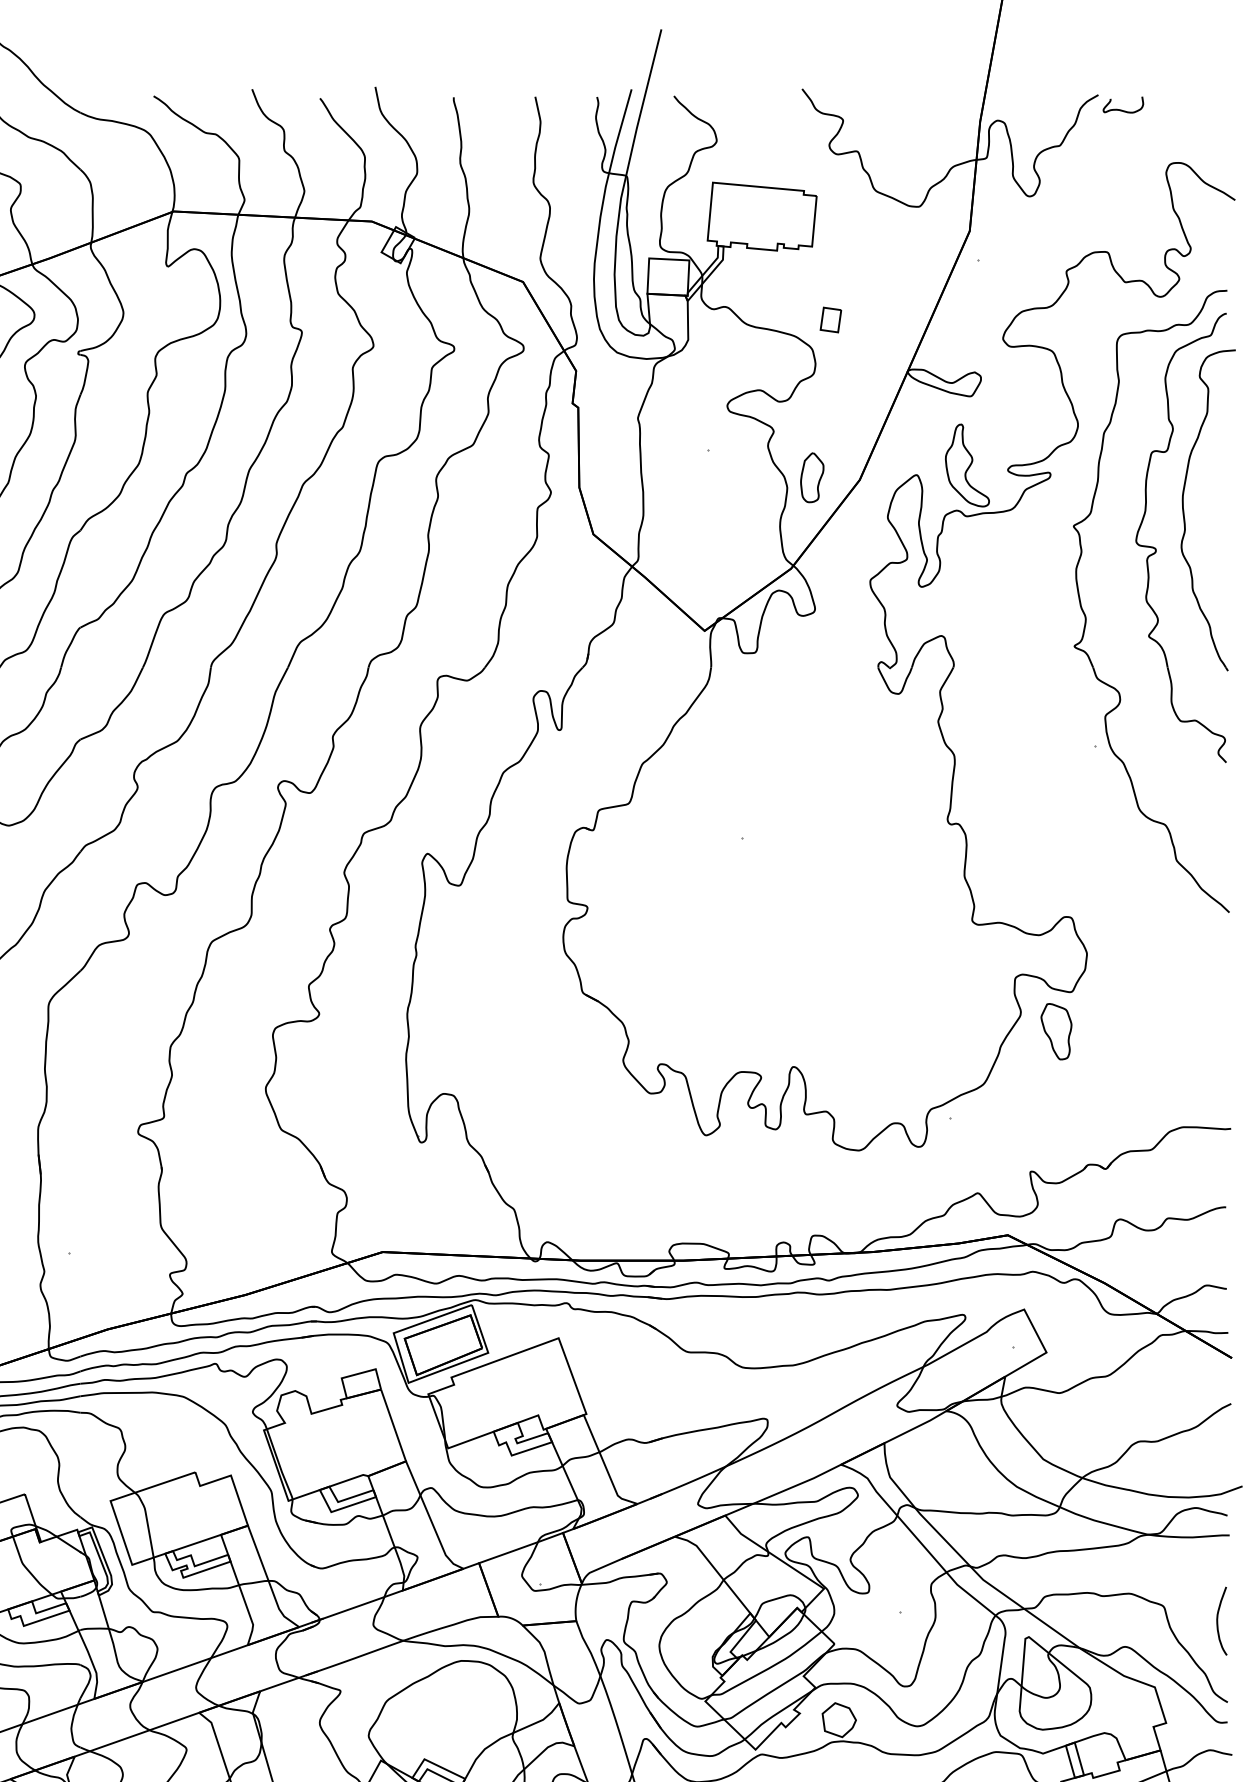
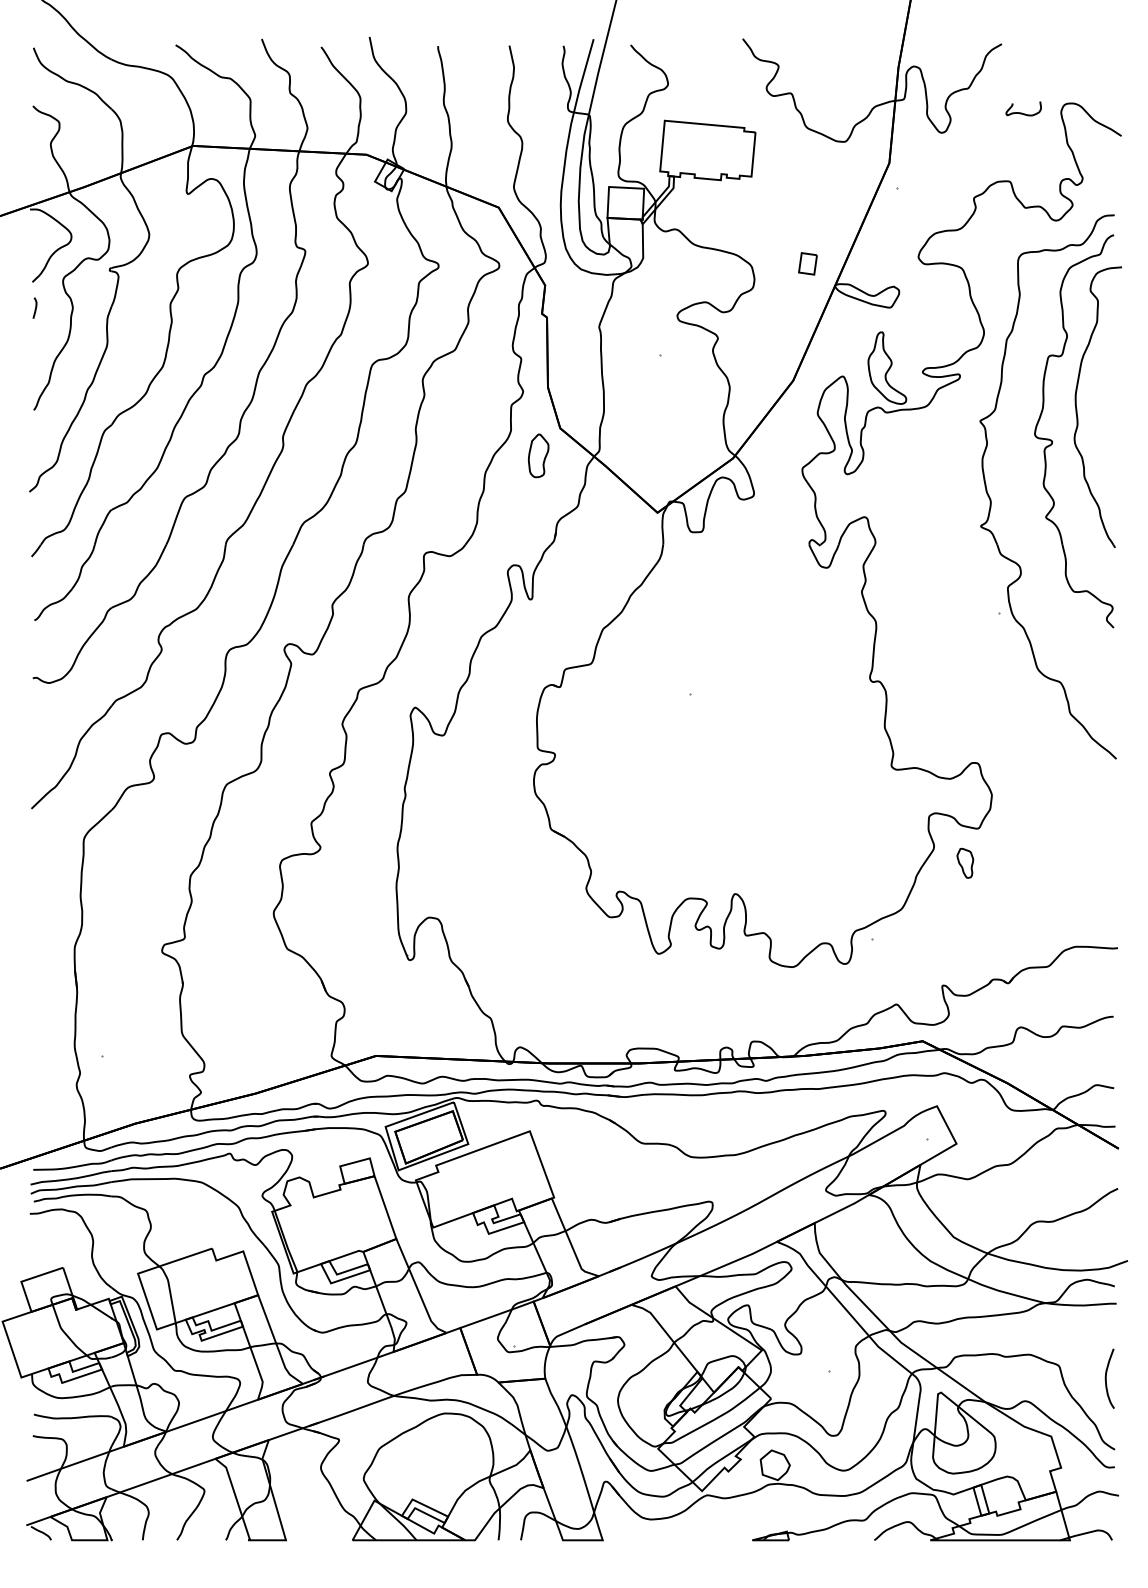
curve: (1121, 109) -> (1022, 112), moved
part: (830, 319) -> (807, 263), moved
part: (812, 477) -> (538, 455), moved
part: (1056, 1032) -> (965, 863), size x0.6

